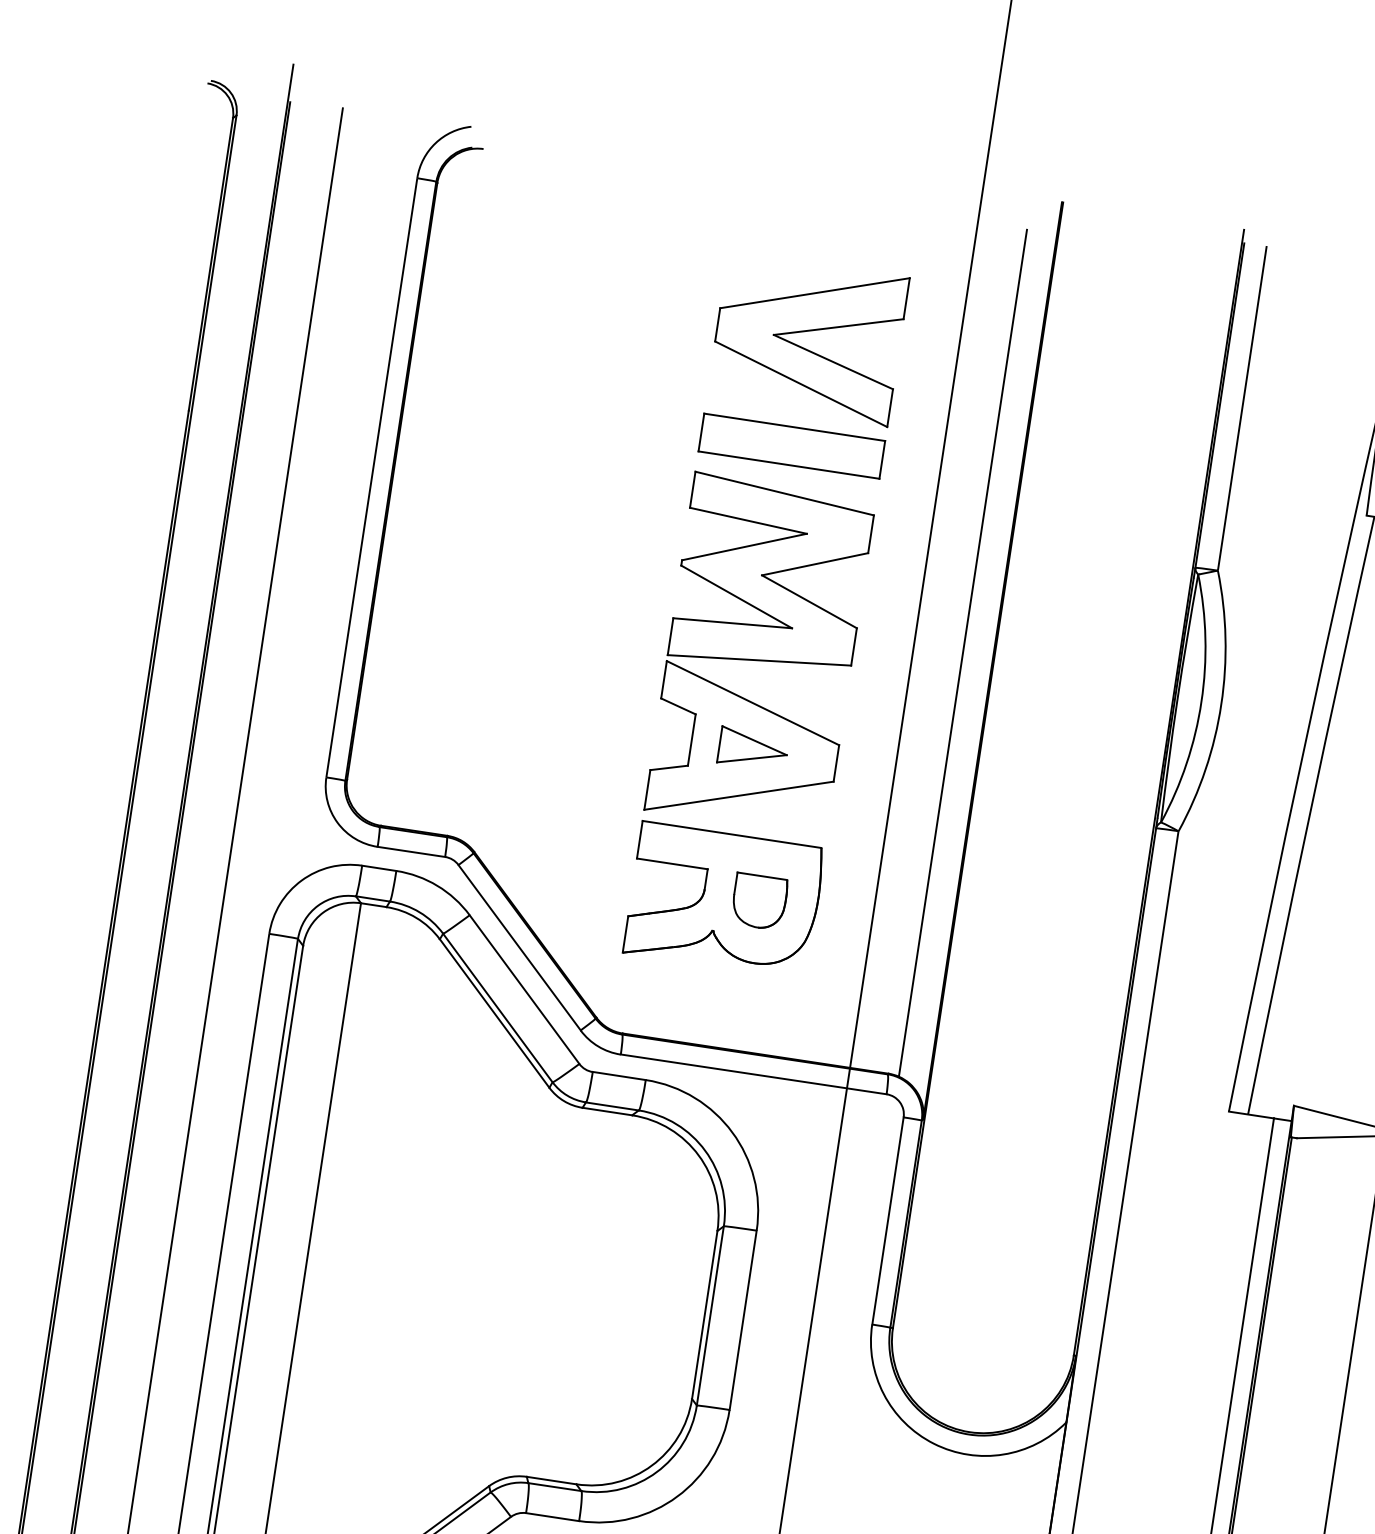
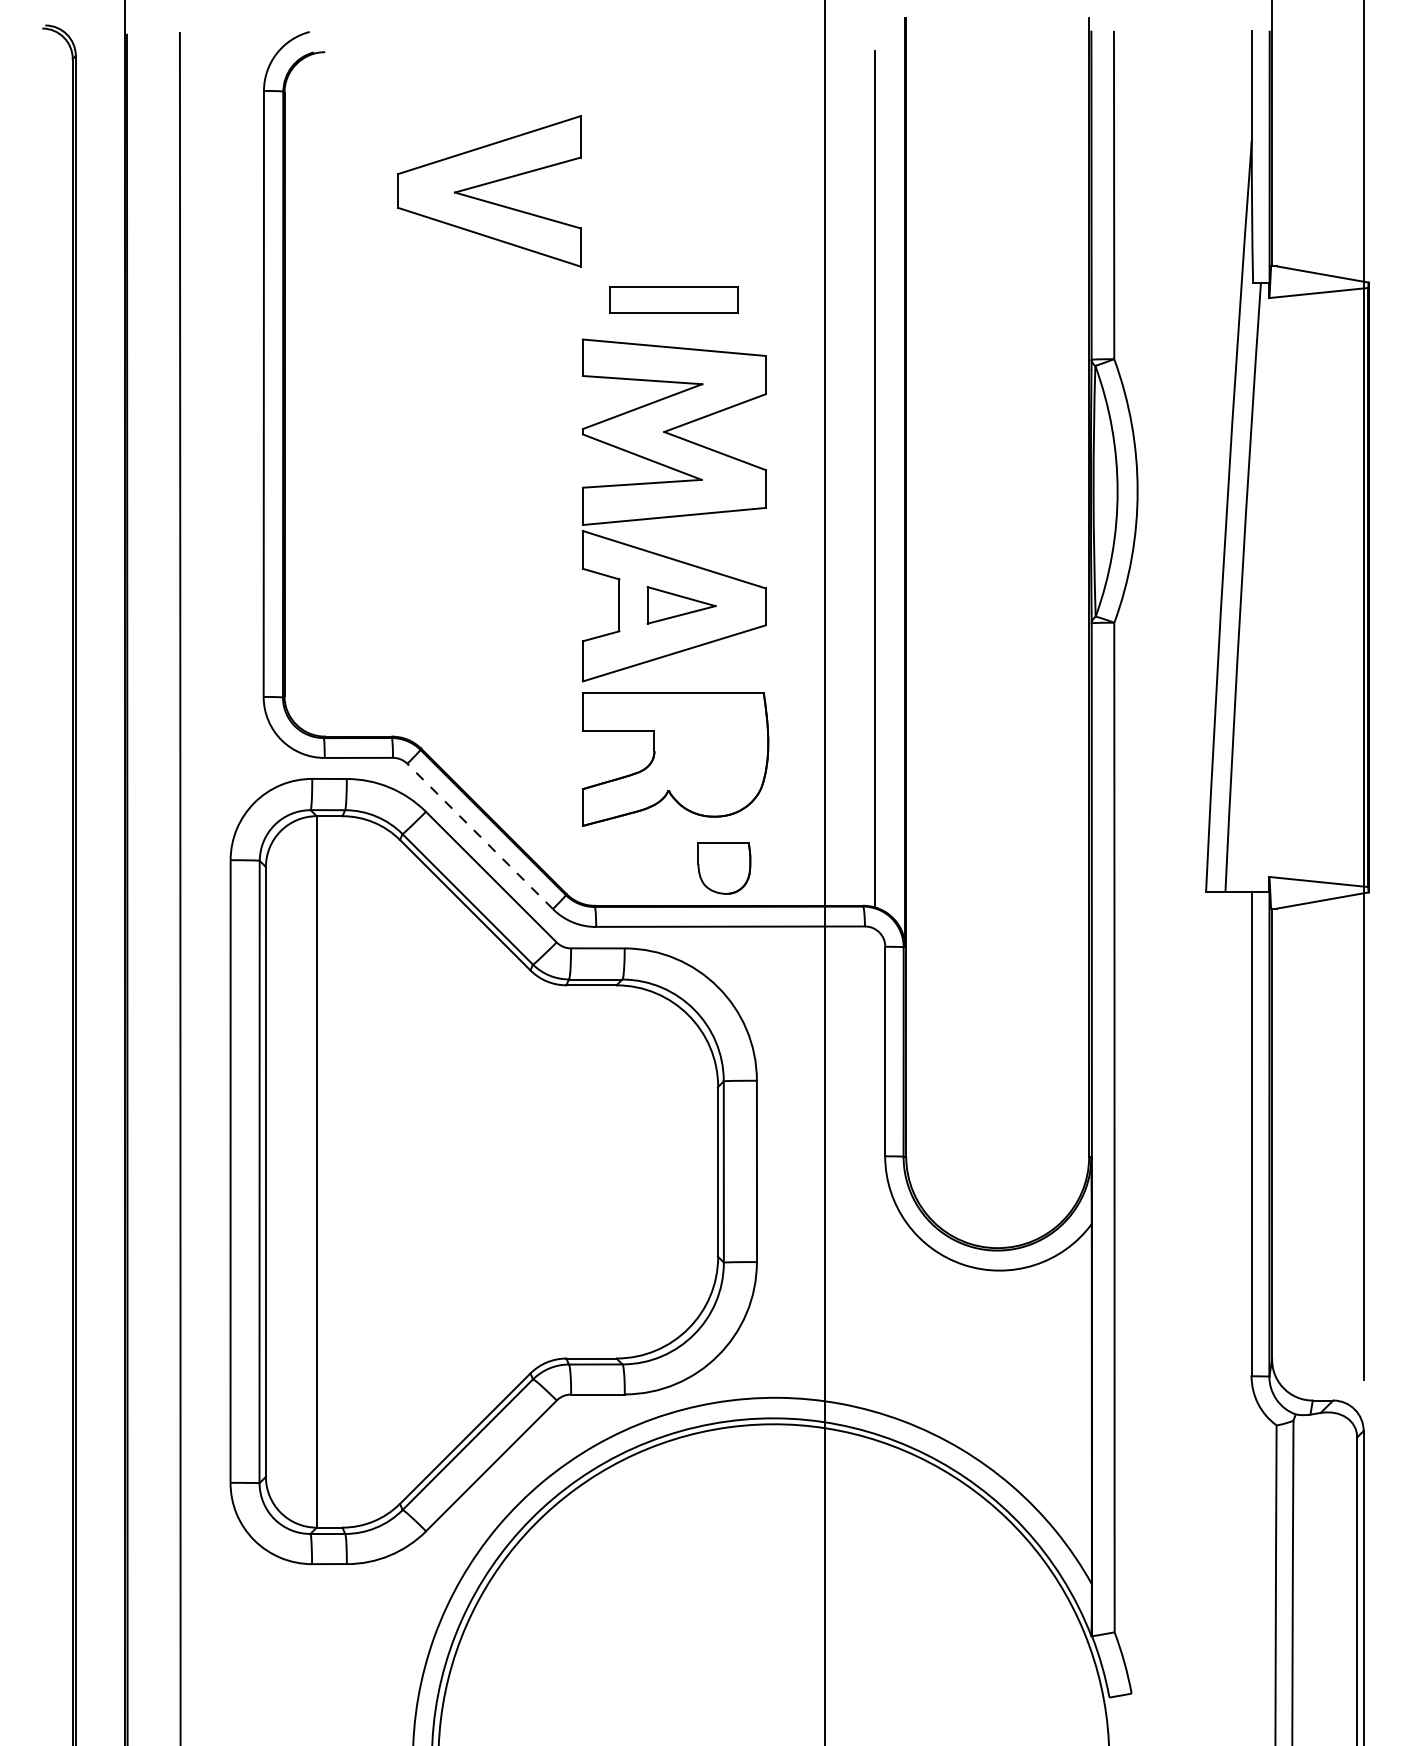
part: (808, 332) -> (488, 184), moved
part: (792, 445) -> (674, 299), size x0.7
part: (759, 902) -> (724, 868), moved
line: (519, 947) -> (480, 836), solid -> dashed

